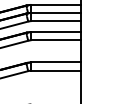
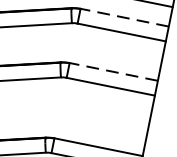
line: (56, 32) -> (125, 18), solid -> dashed
line: (56, 62) -> (114, 72), solid -> dashed

